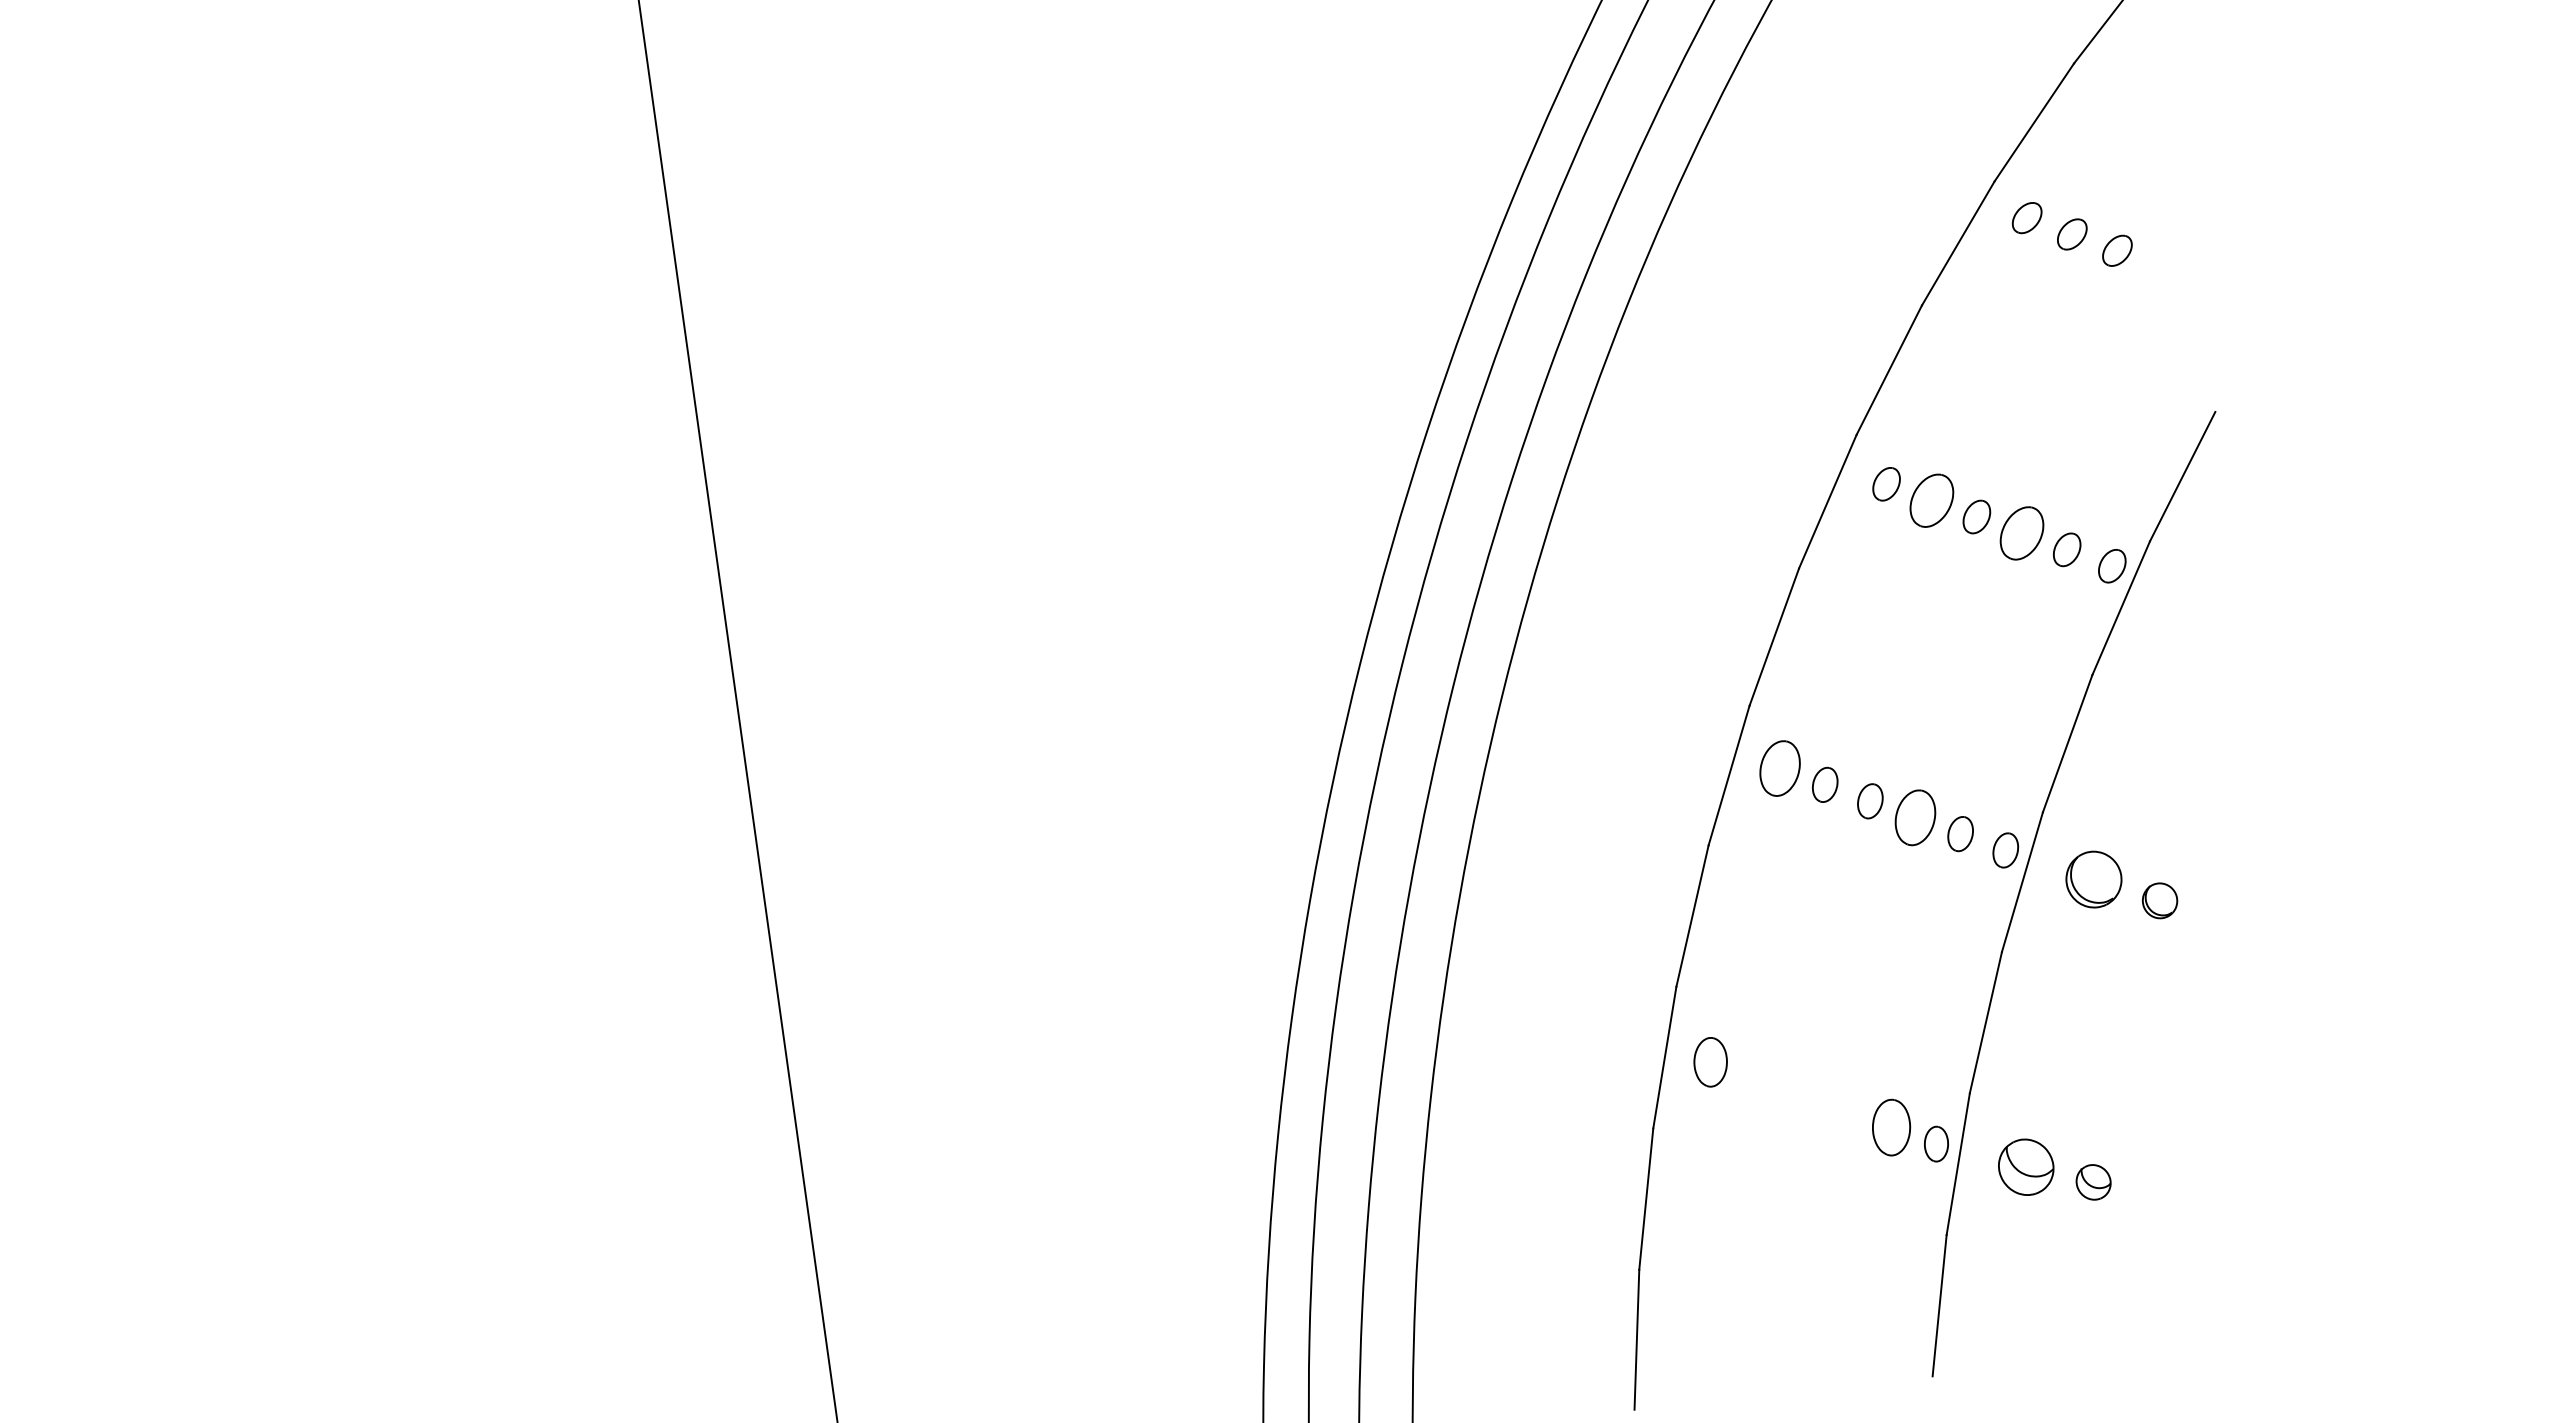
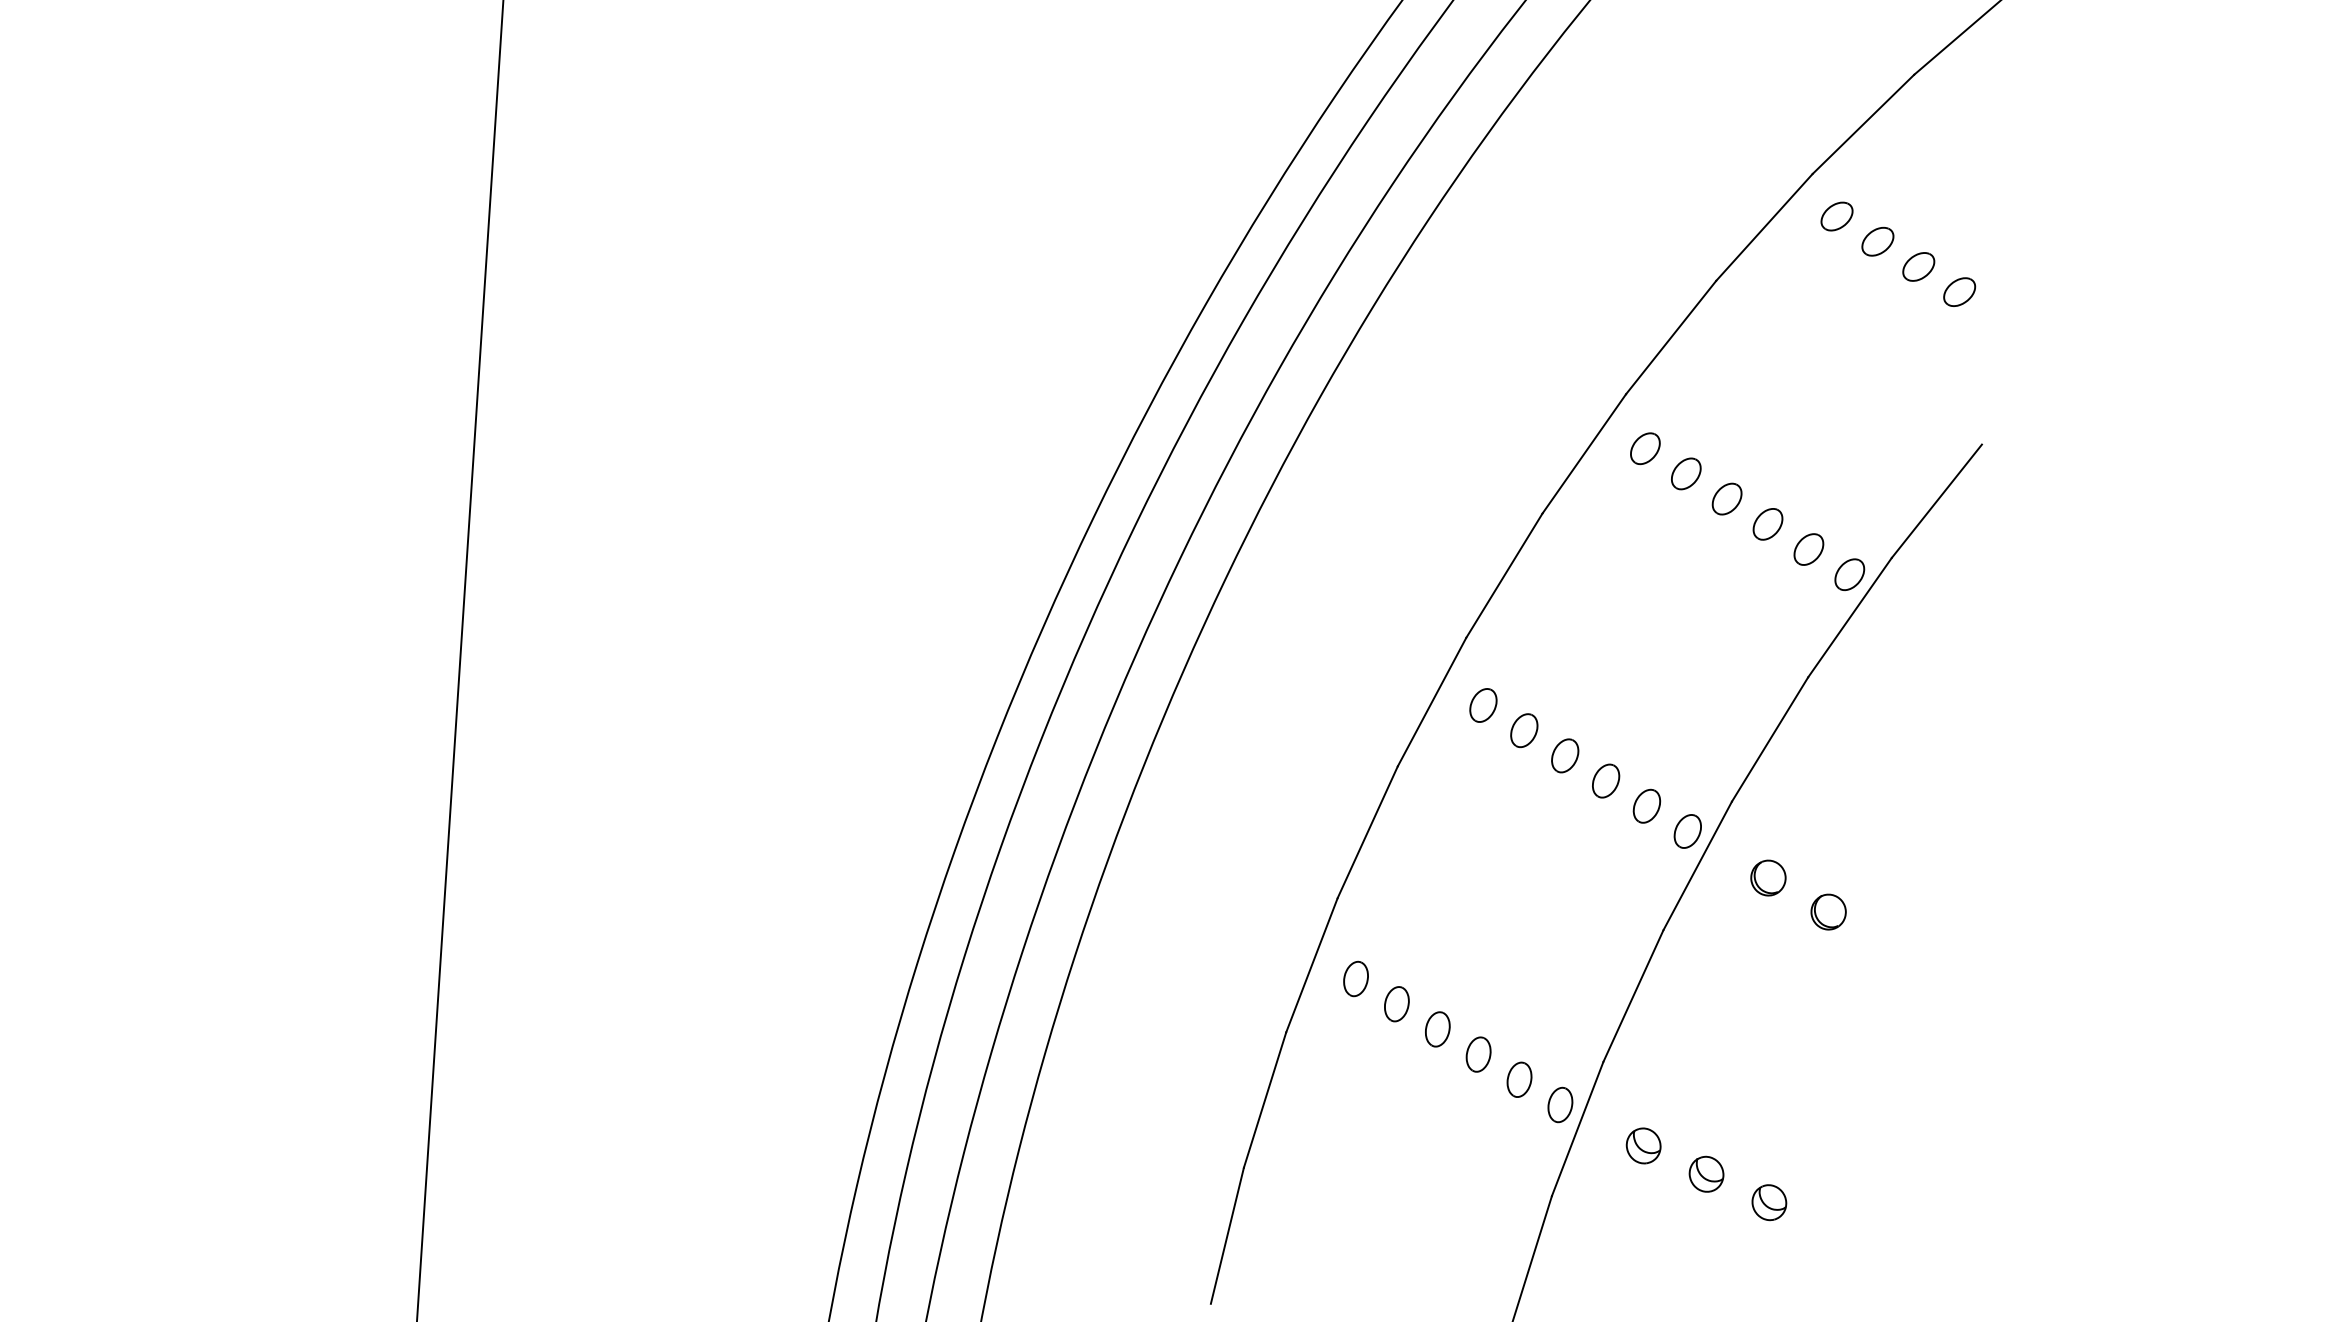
part: (2162, 267) -> (1959, 292), added
part: (1931, 500) -> (1686, 473), size x0.62
part: (2021, 533) -> (1767, 524), size x0.62
part: (1779, 768) -> (1482, 705), size x0.62
part: (1915, 817) -> (1606, 780), size x0.62
part: (2094, 879) -> (1768, 877), size x0.62
part: (1710, 1061) -> (1355, 978), size x0.71
part: (1755, 1078) -> (1396, 1004), added
part: (1800, 1094) -> (1437, 1028), added
part: (1845, 1111) -> (1477, 1054), added
part: (1890, 1127) -> (1518, 1079), size x0.62
part: (2026, 1167) -> (1643, 1146), size x0.62
part: (2160, 1197) -> (1768, 1202), added

